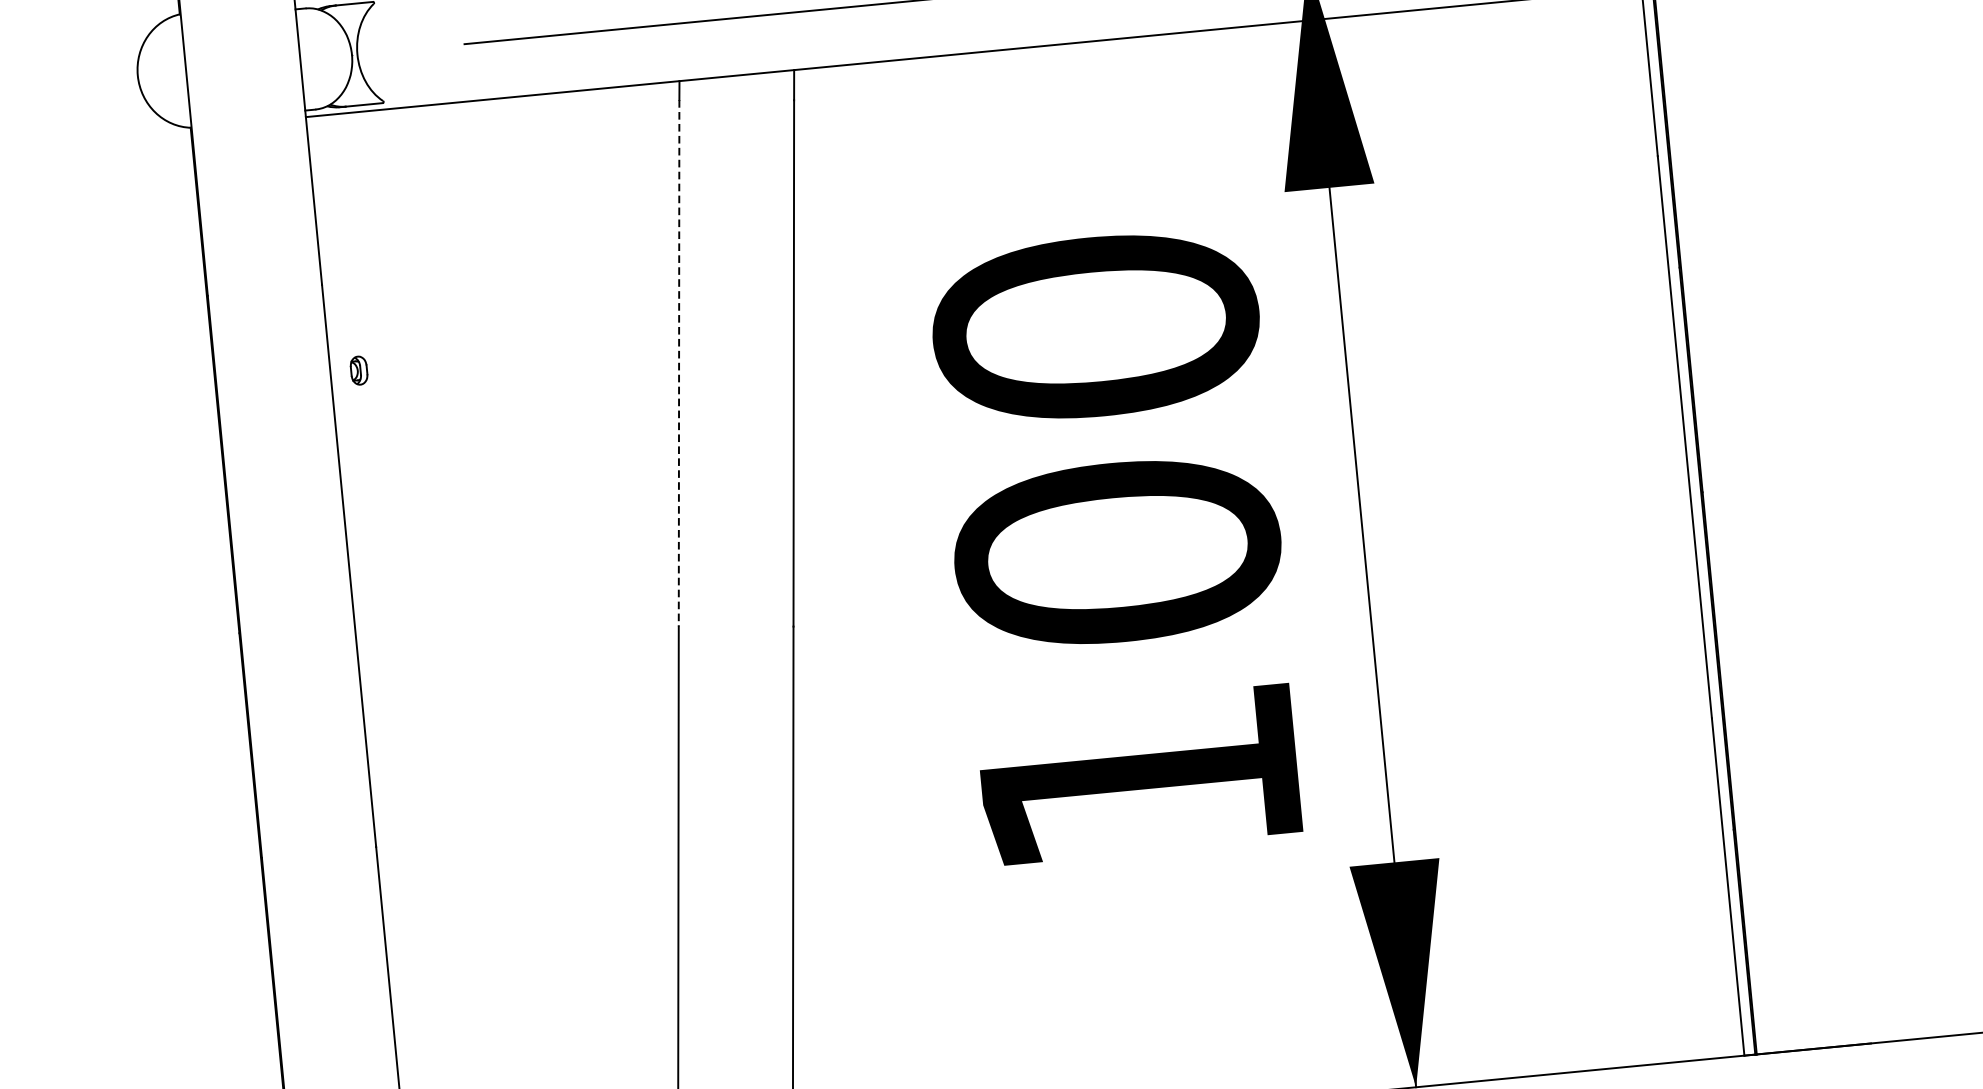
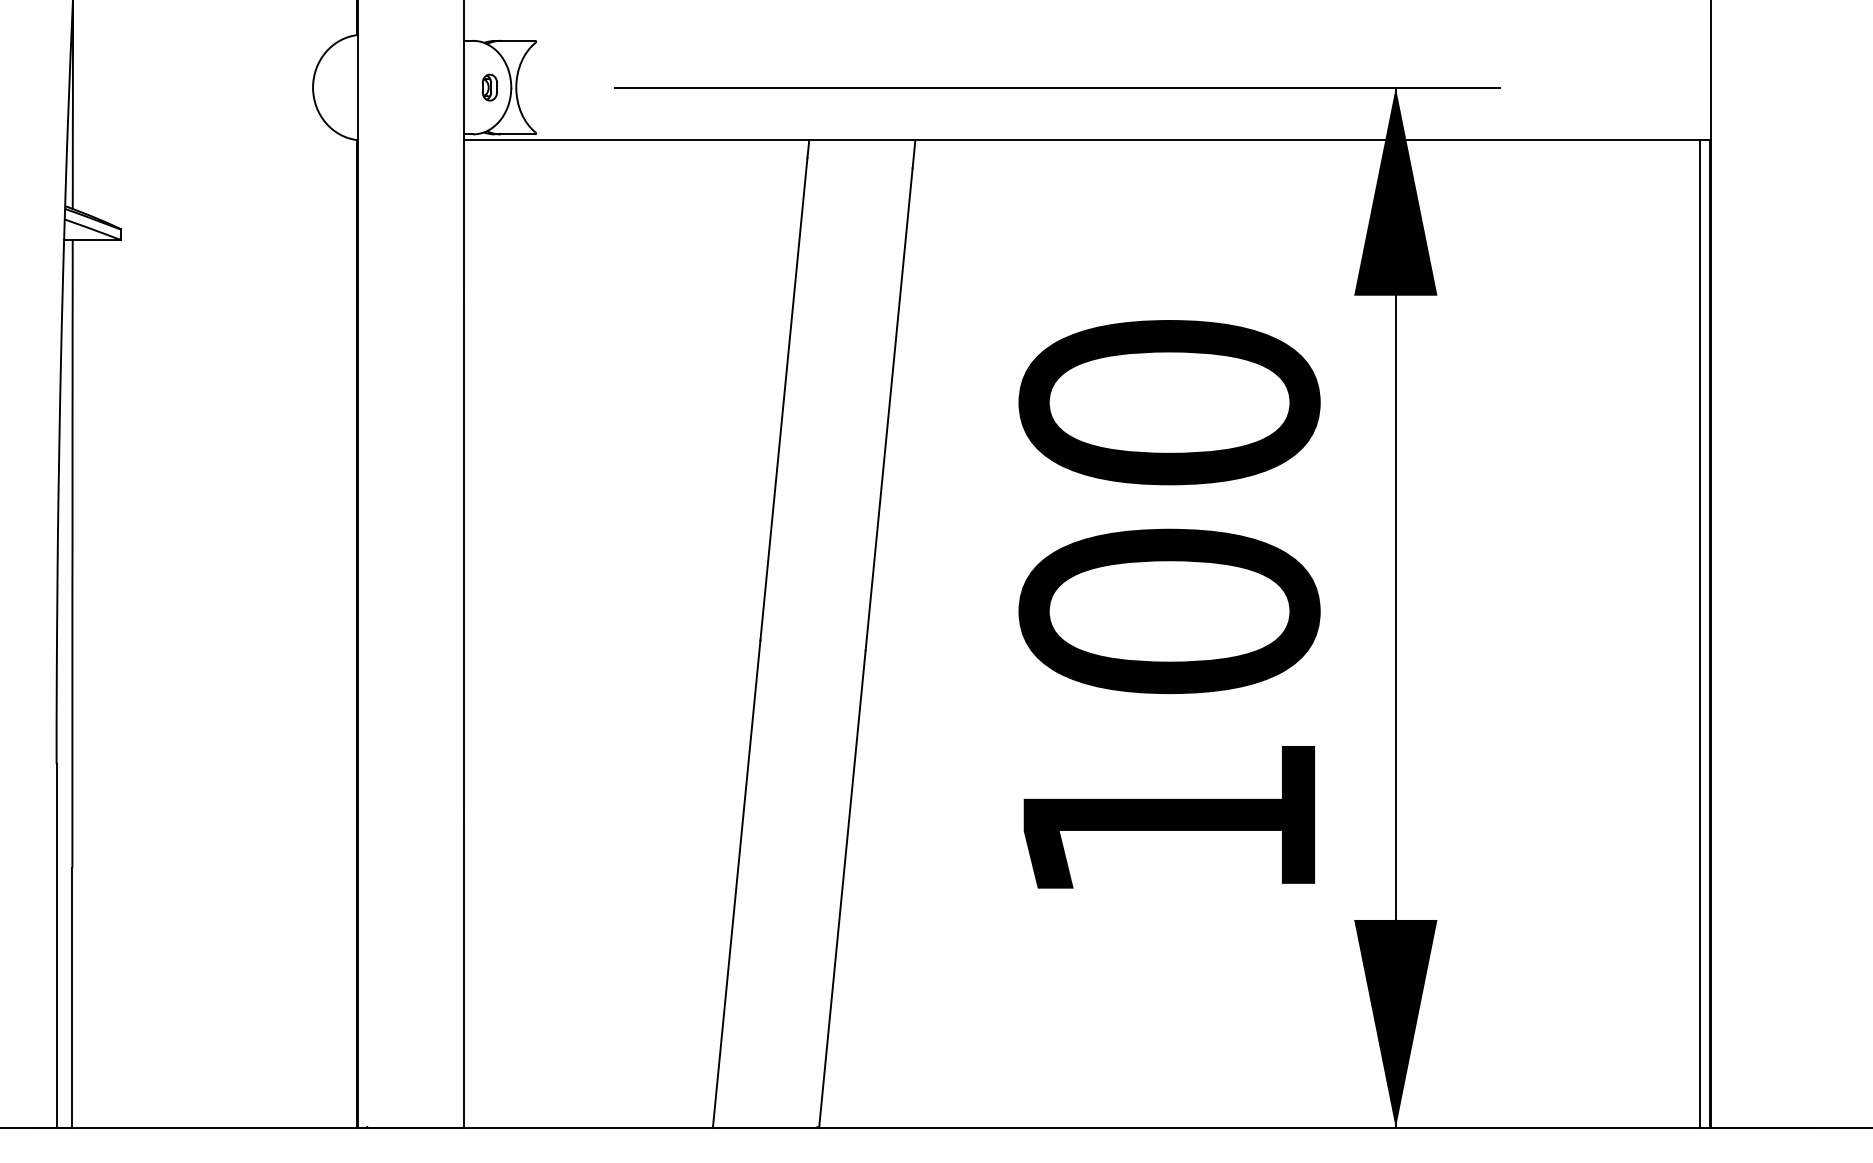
line: (678, 363) -> (783, 399), dashed -> solid
part: (358, 370) -> (489, 87), moved

